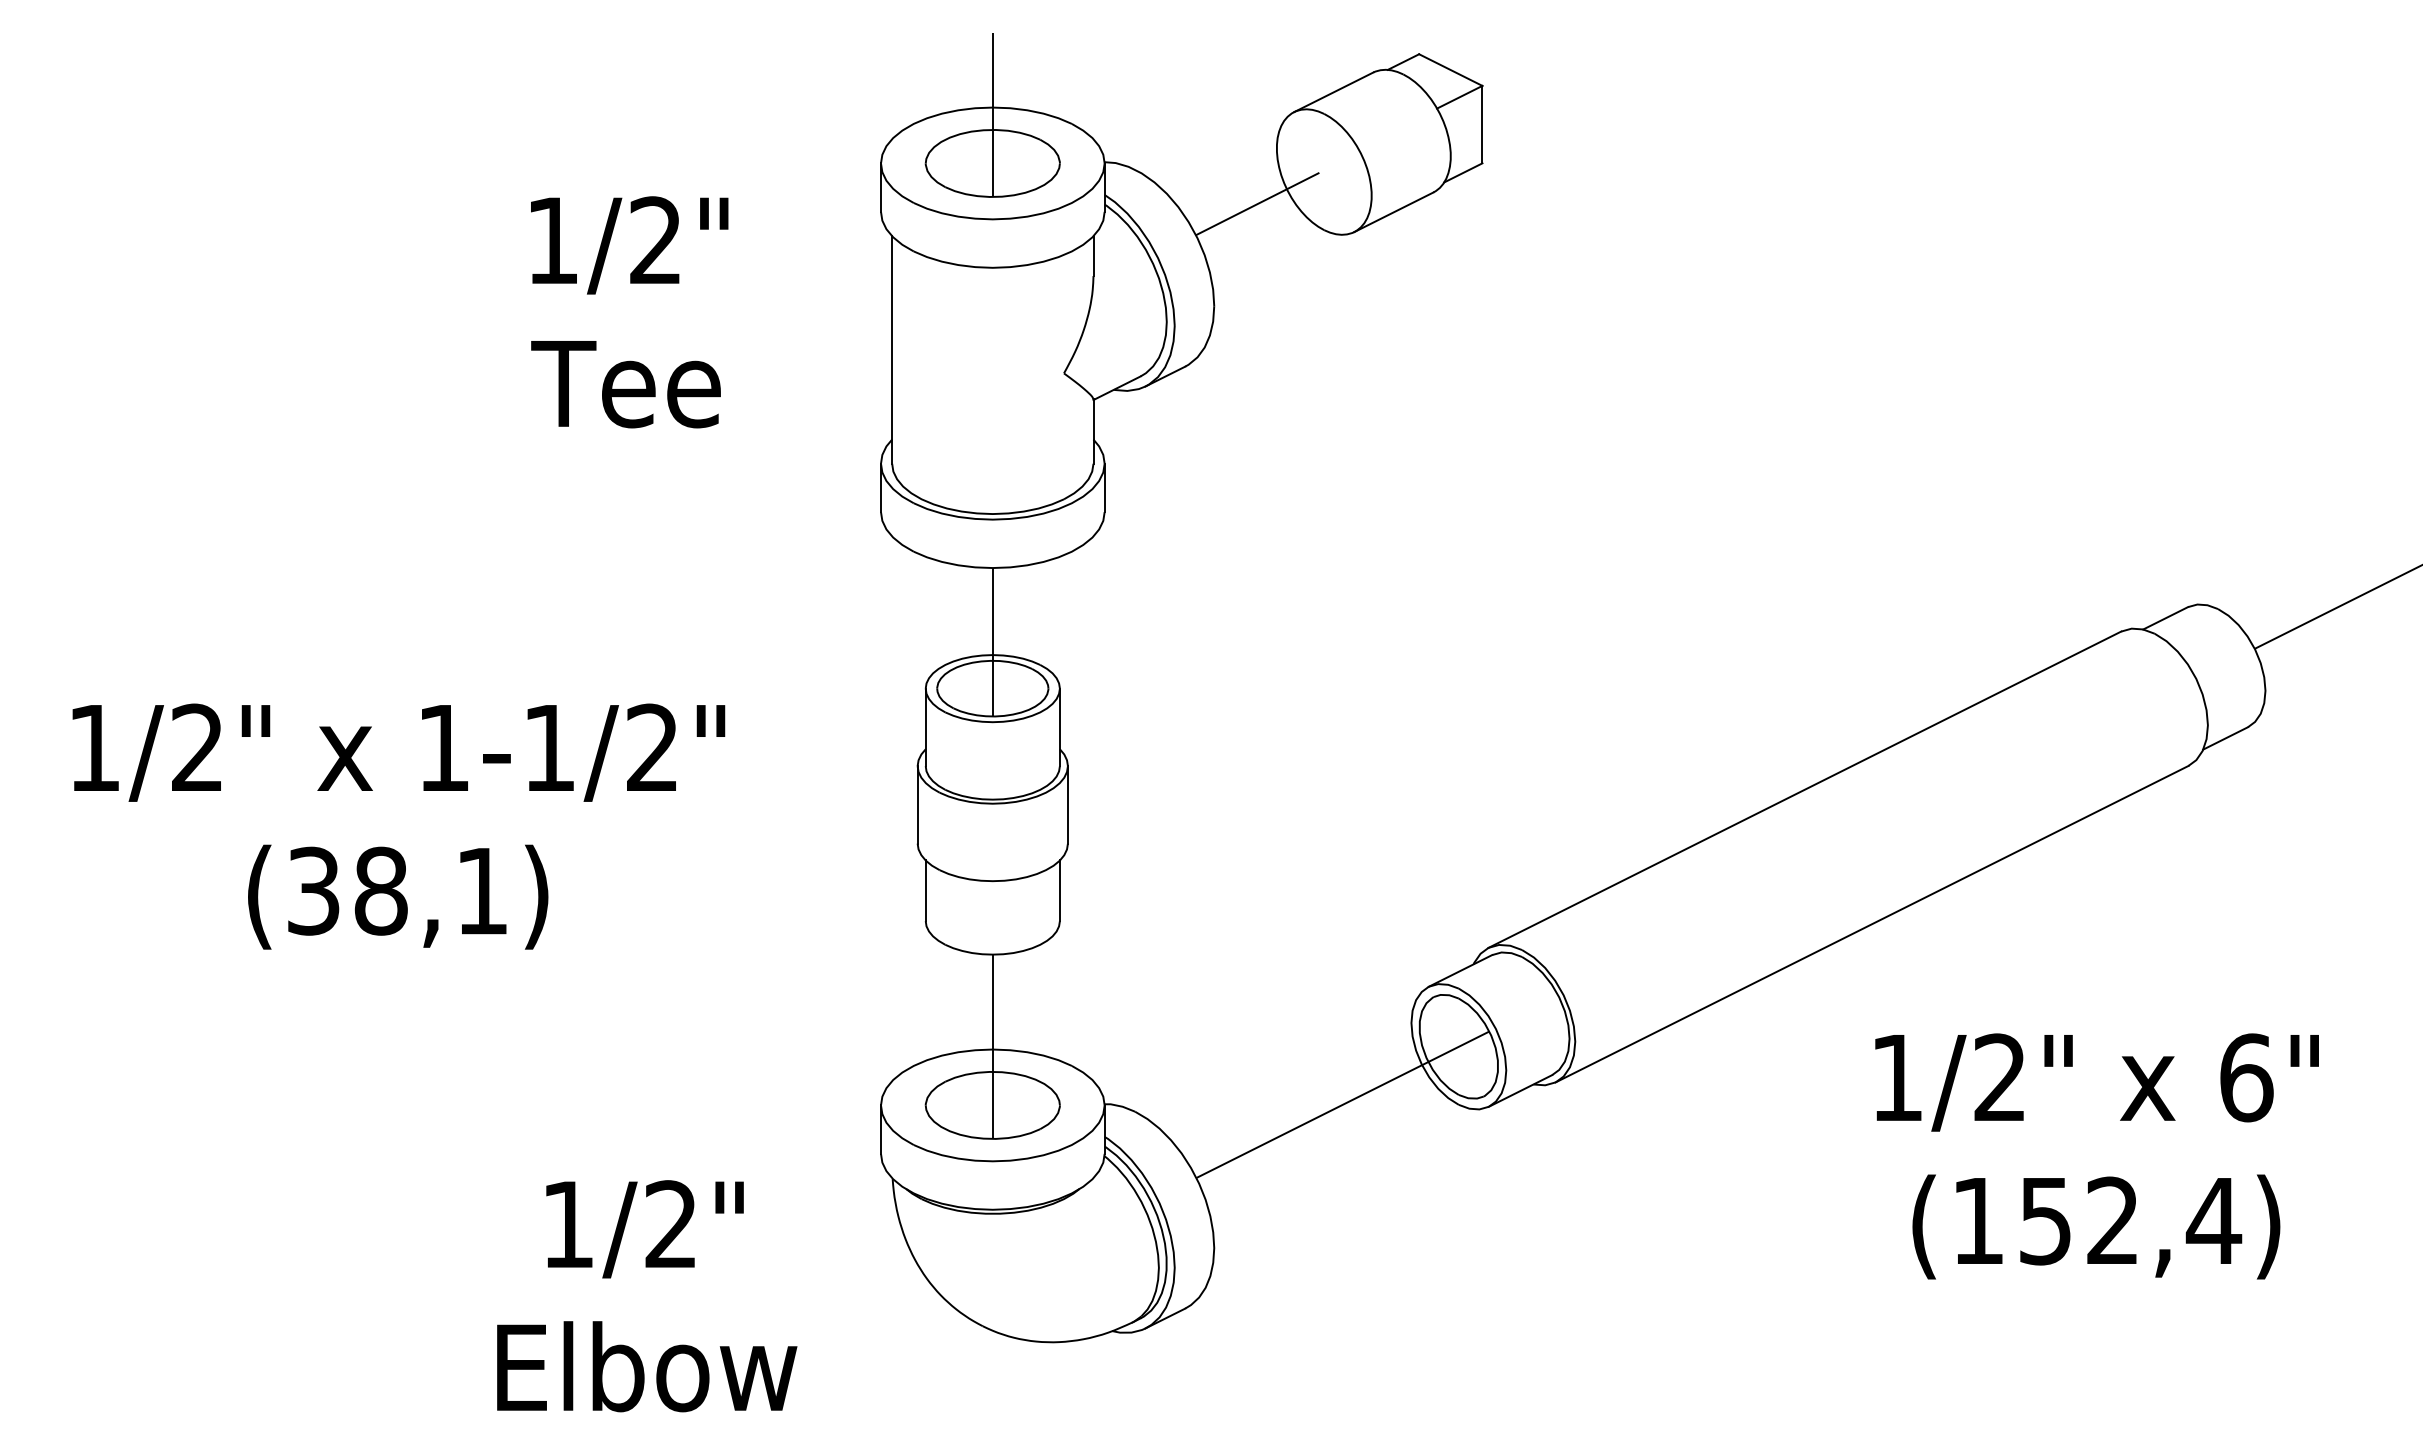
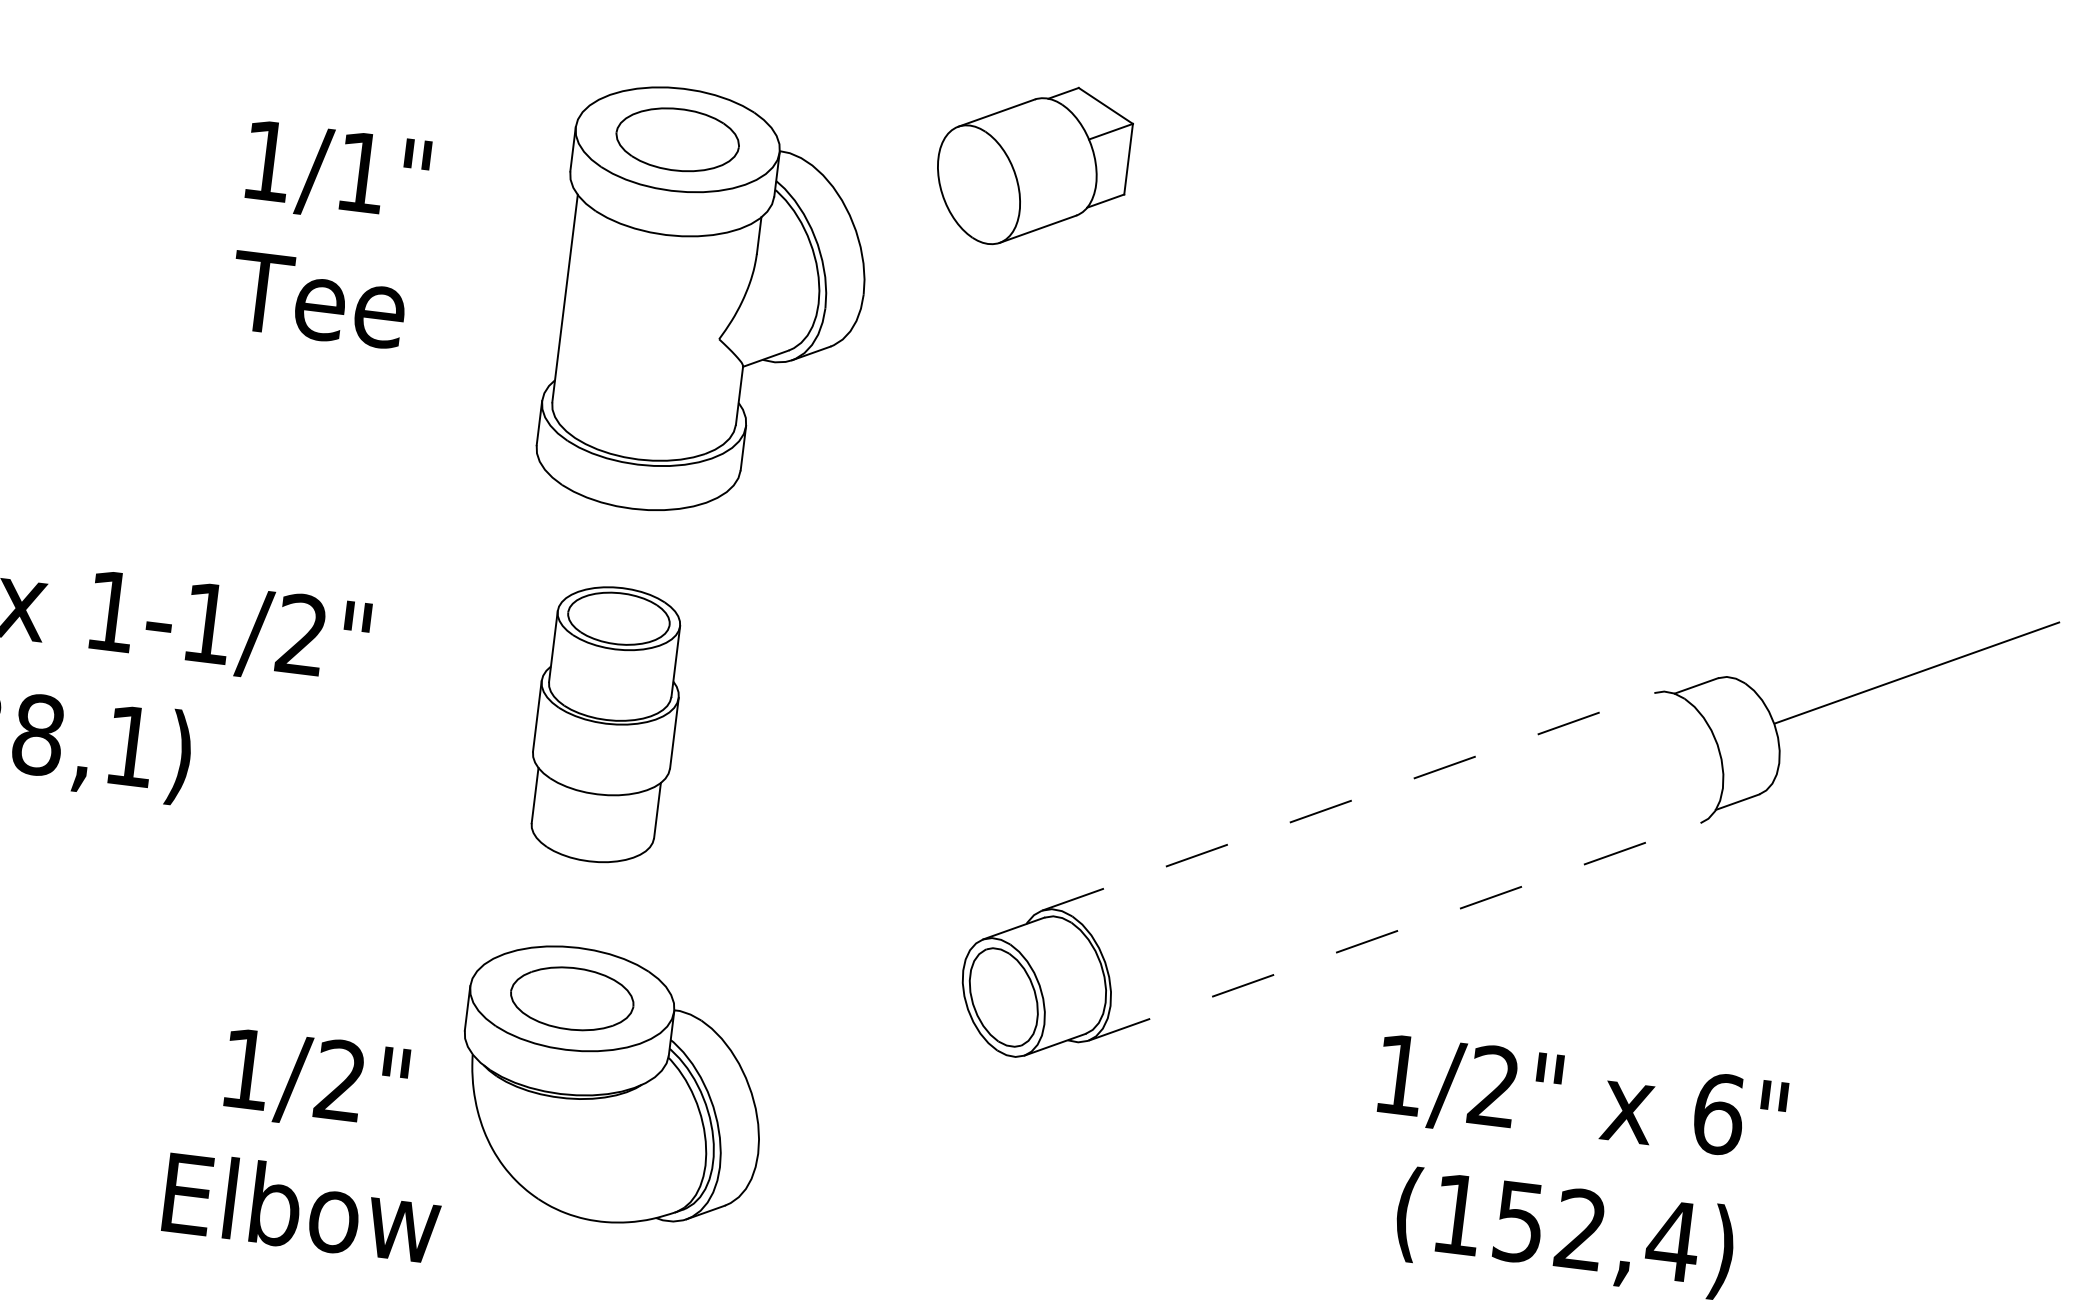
line: (992, 114) -> (682, 95), removed
line: (1257, 203) -> (914, 205), removed
text: (655, 239) -> (361, 171), 1/2" -> 1/1"
line: (992, 642) -> (623, 576), removed
line: (1804, 789) -> (1347, 801), solid -> dashed
line: (1872, 924) -> (1394, 932), solid -> dashed
line: (992, 1046) -> (578, 945), removed
line: (1342, 1104) -> (891, 1037), removed
text: (647, 1296) -> (310, 1143), moved

